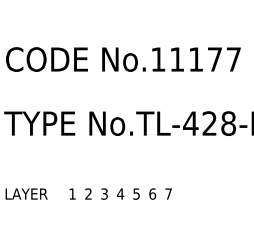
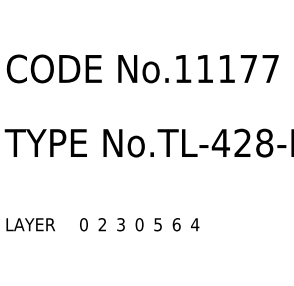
text: (72, 193) -> (83, 224), 1 -> 0
text: (120, 193) -> (139, 224), 4 -> 0
text: (168, 193) -> (195, 224), 7 -> 4

